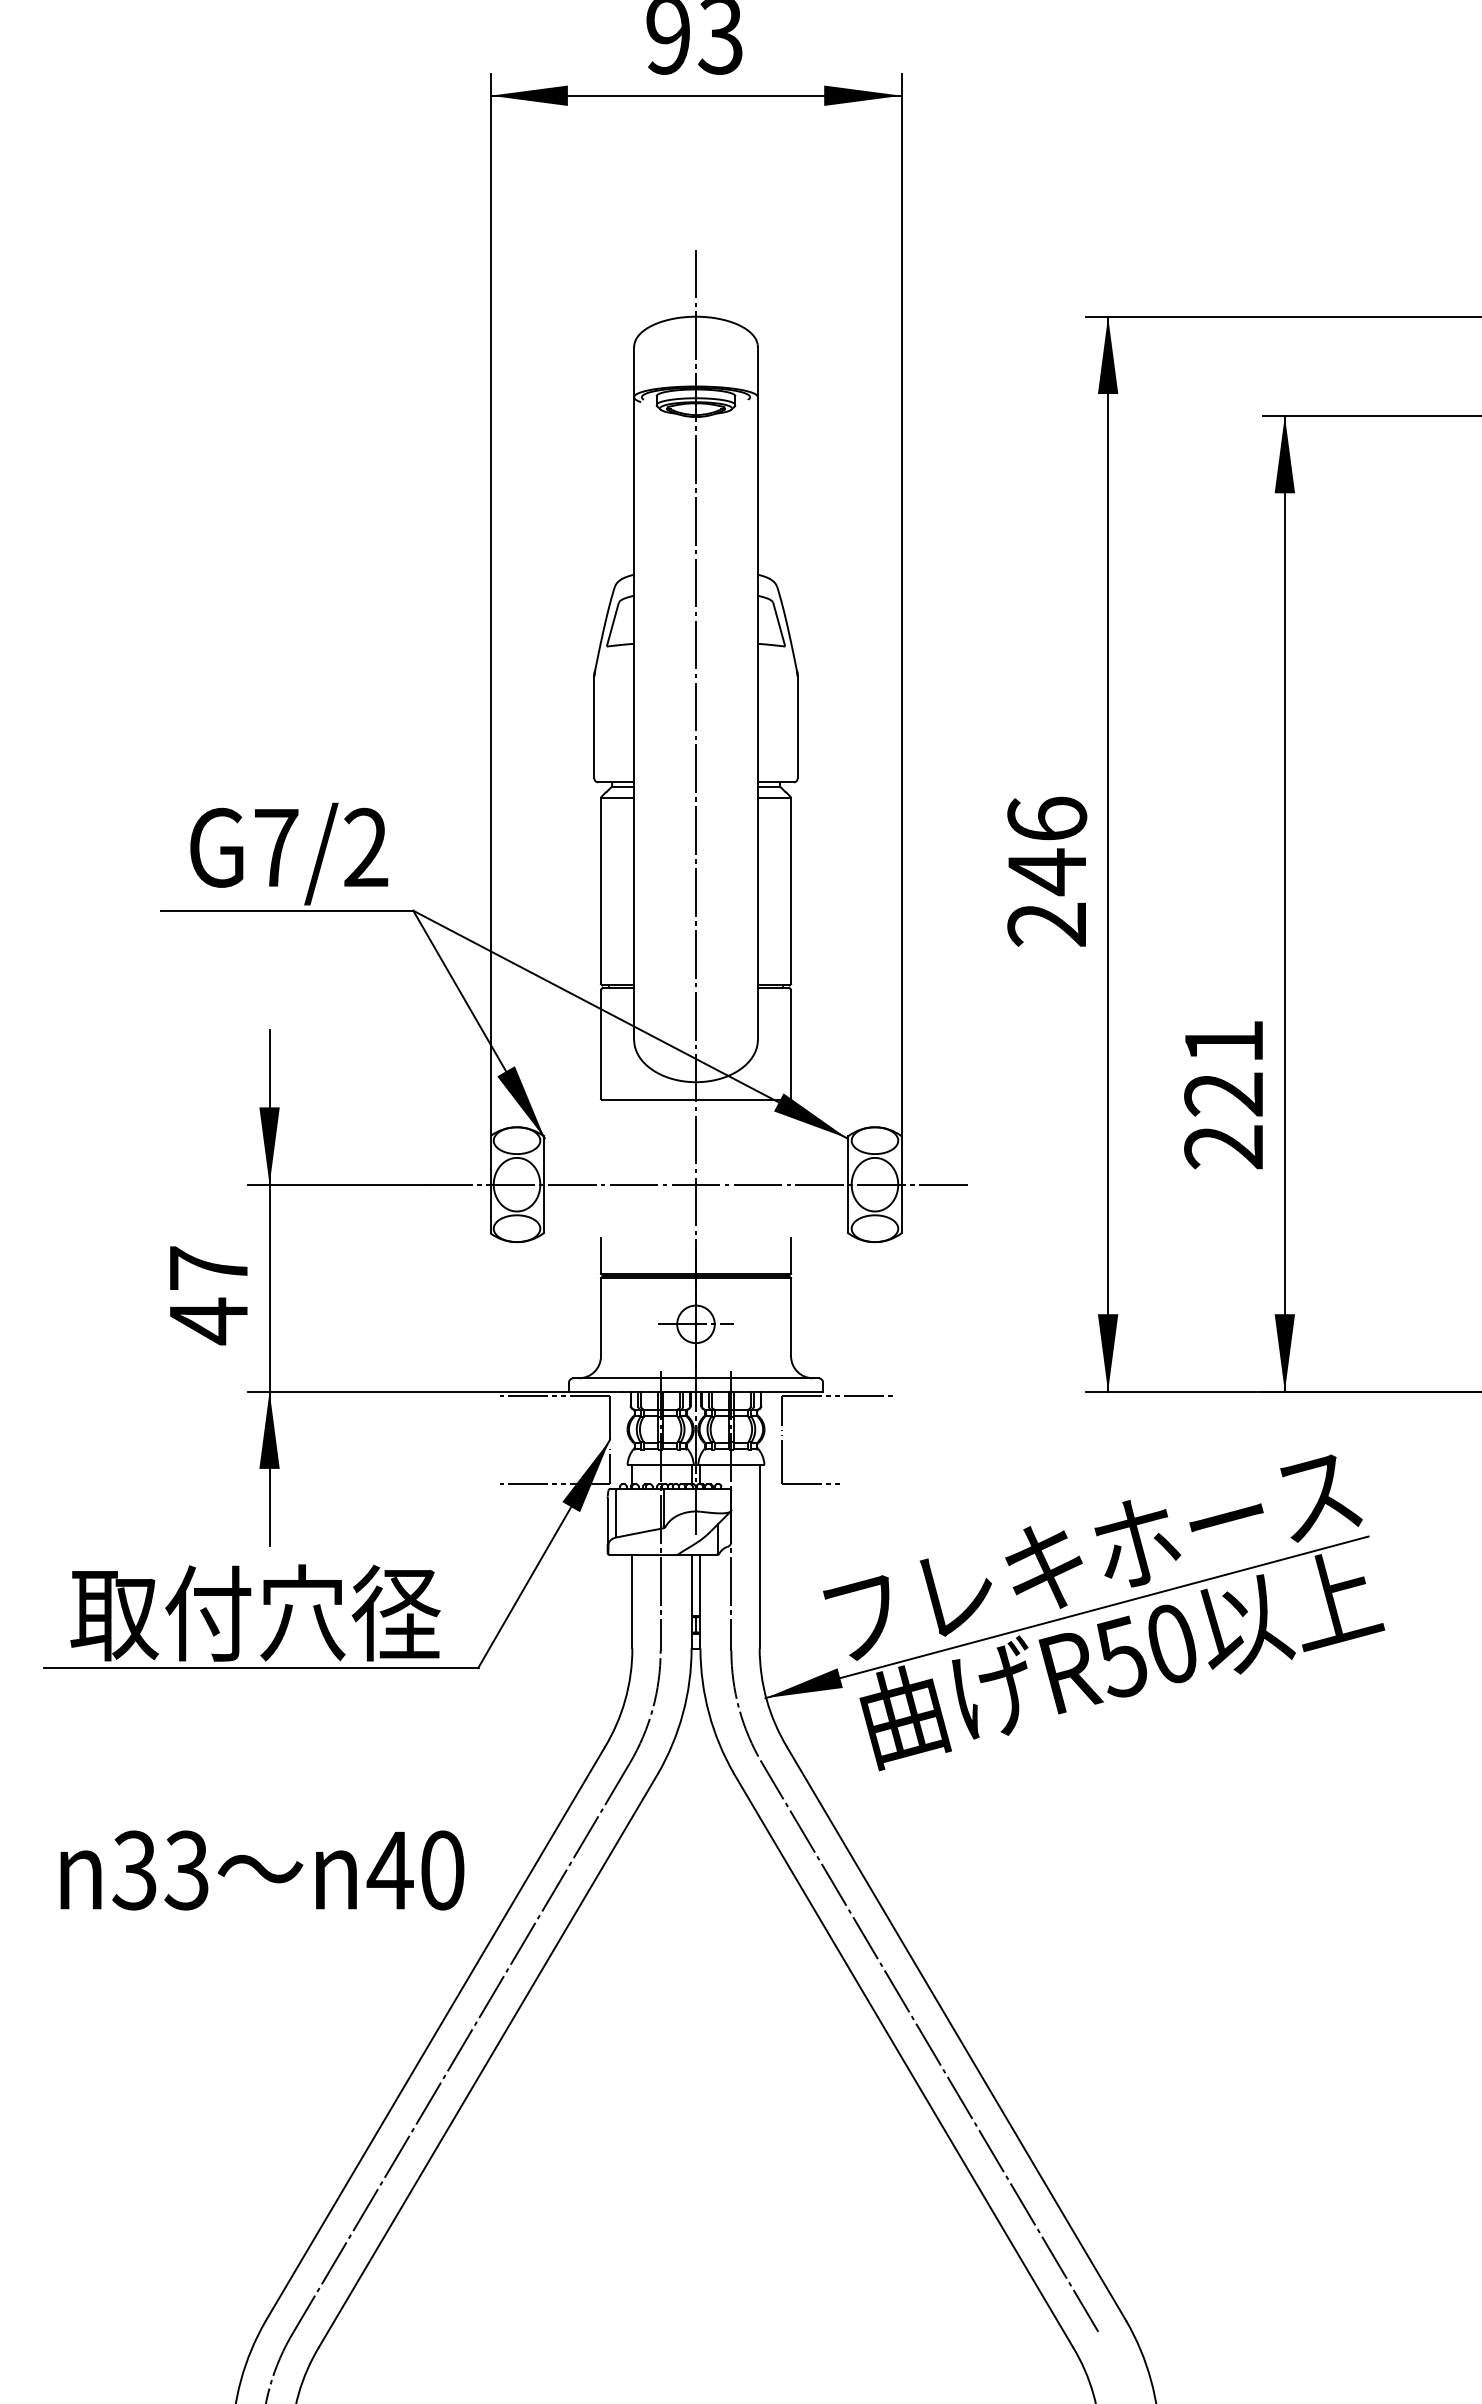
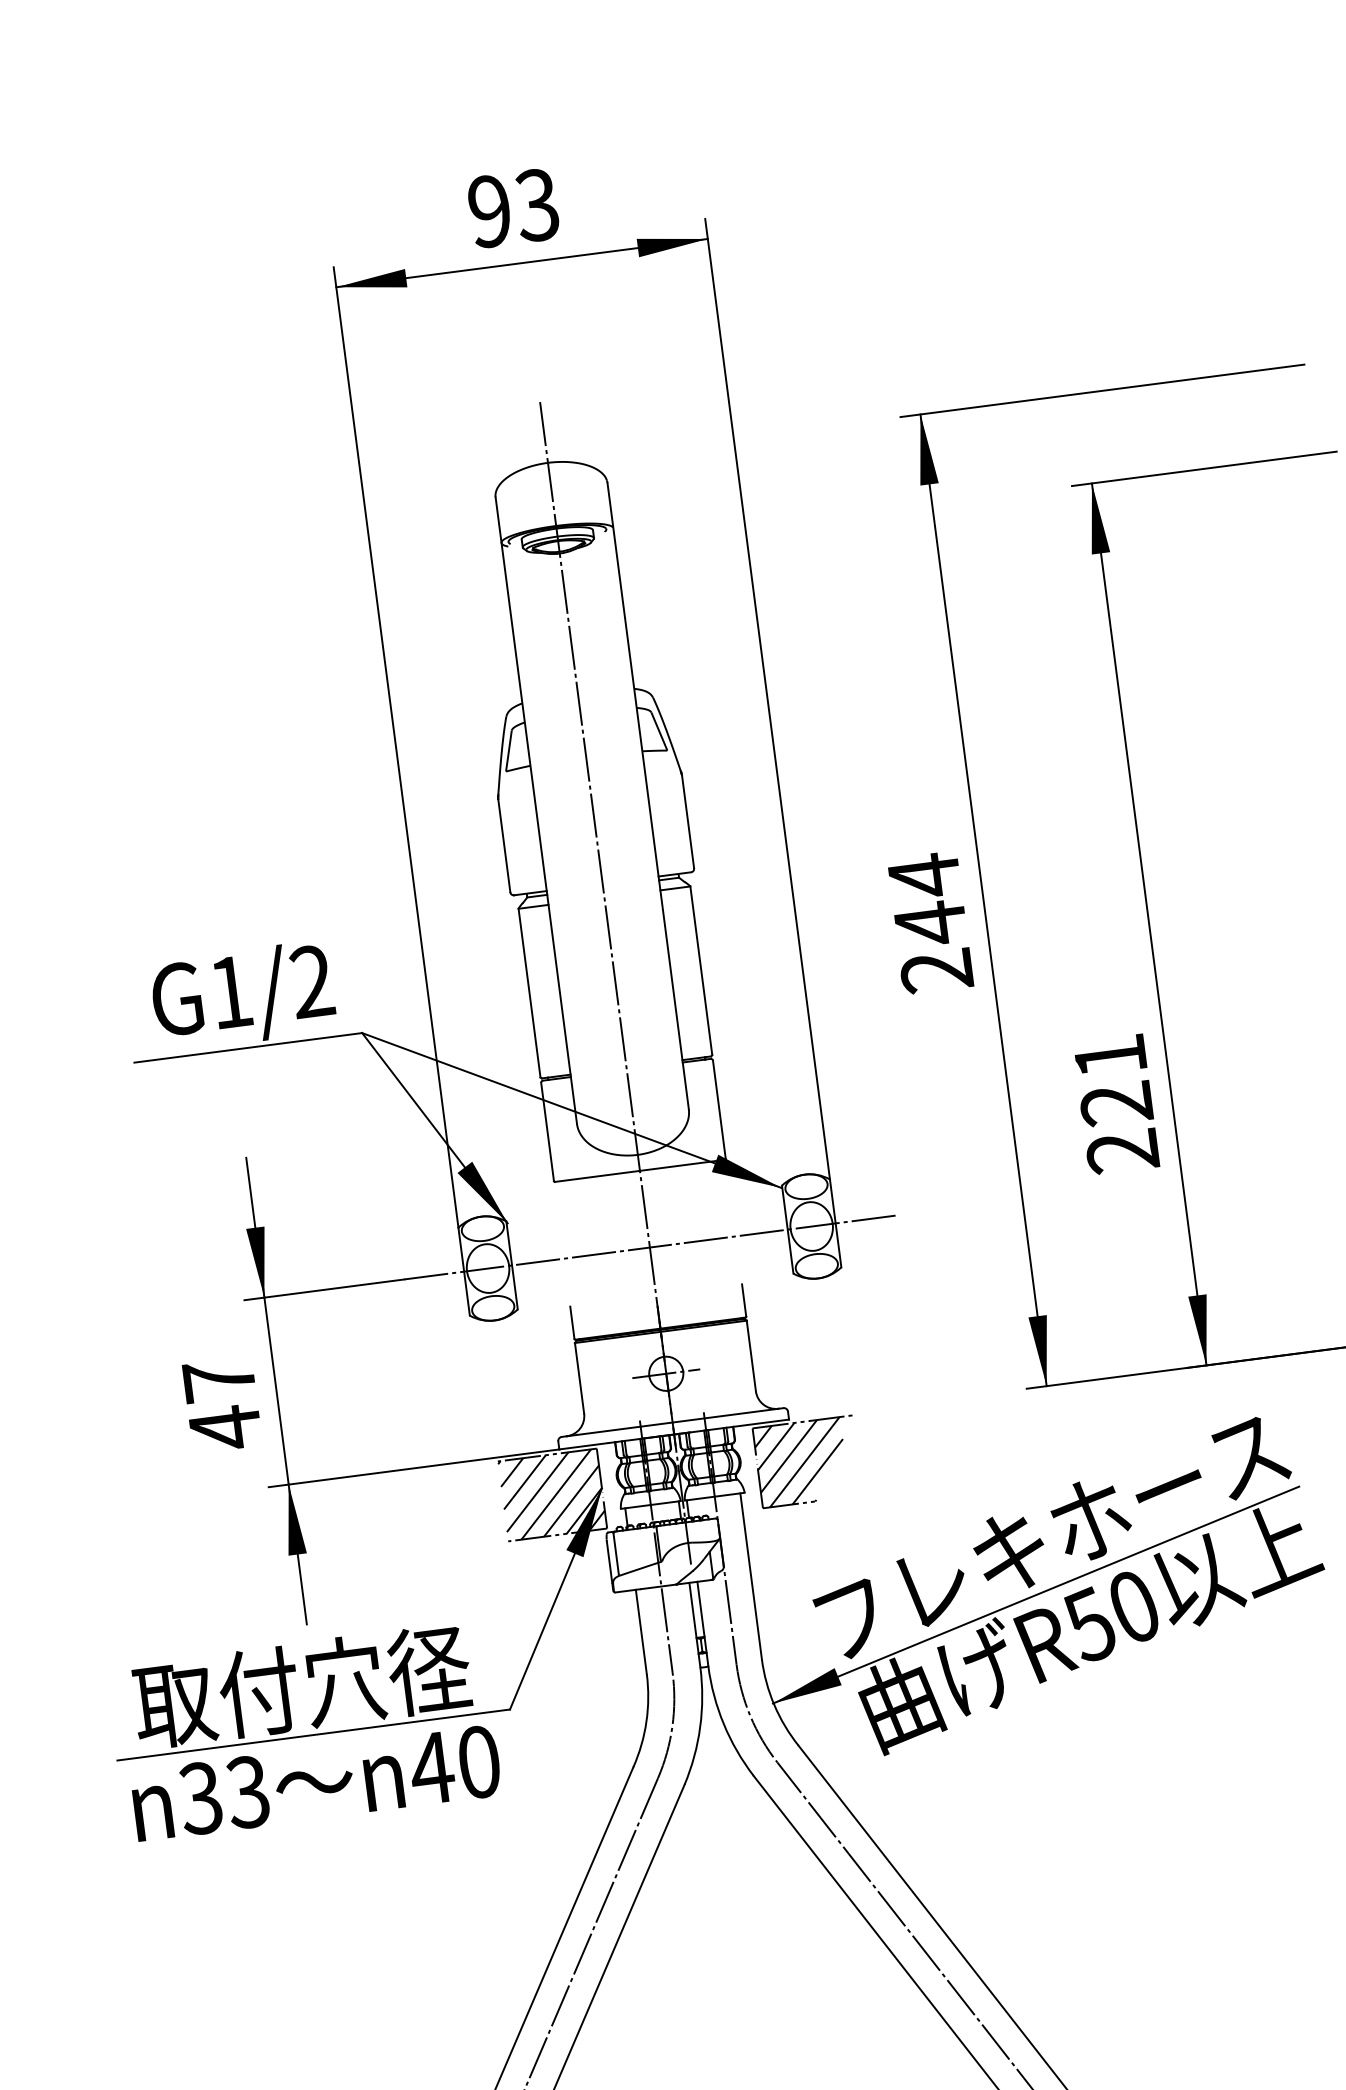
text: (1047, 819) -> (924, 876), 246 -> 244
text: (276, 847) -> (231, 991), G7/2 -> G1/2
hatch: (554, 1439) -> (551, 1494), added
hatch: (830, 1439) -> (801, 1462), added
text: (262, 1870) -> (316, 1783), moved

